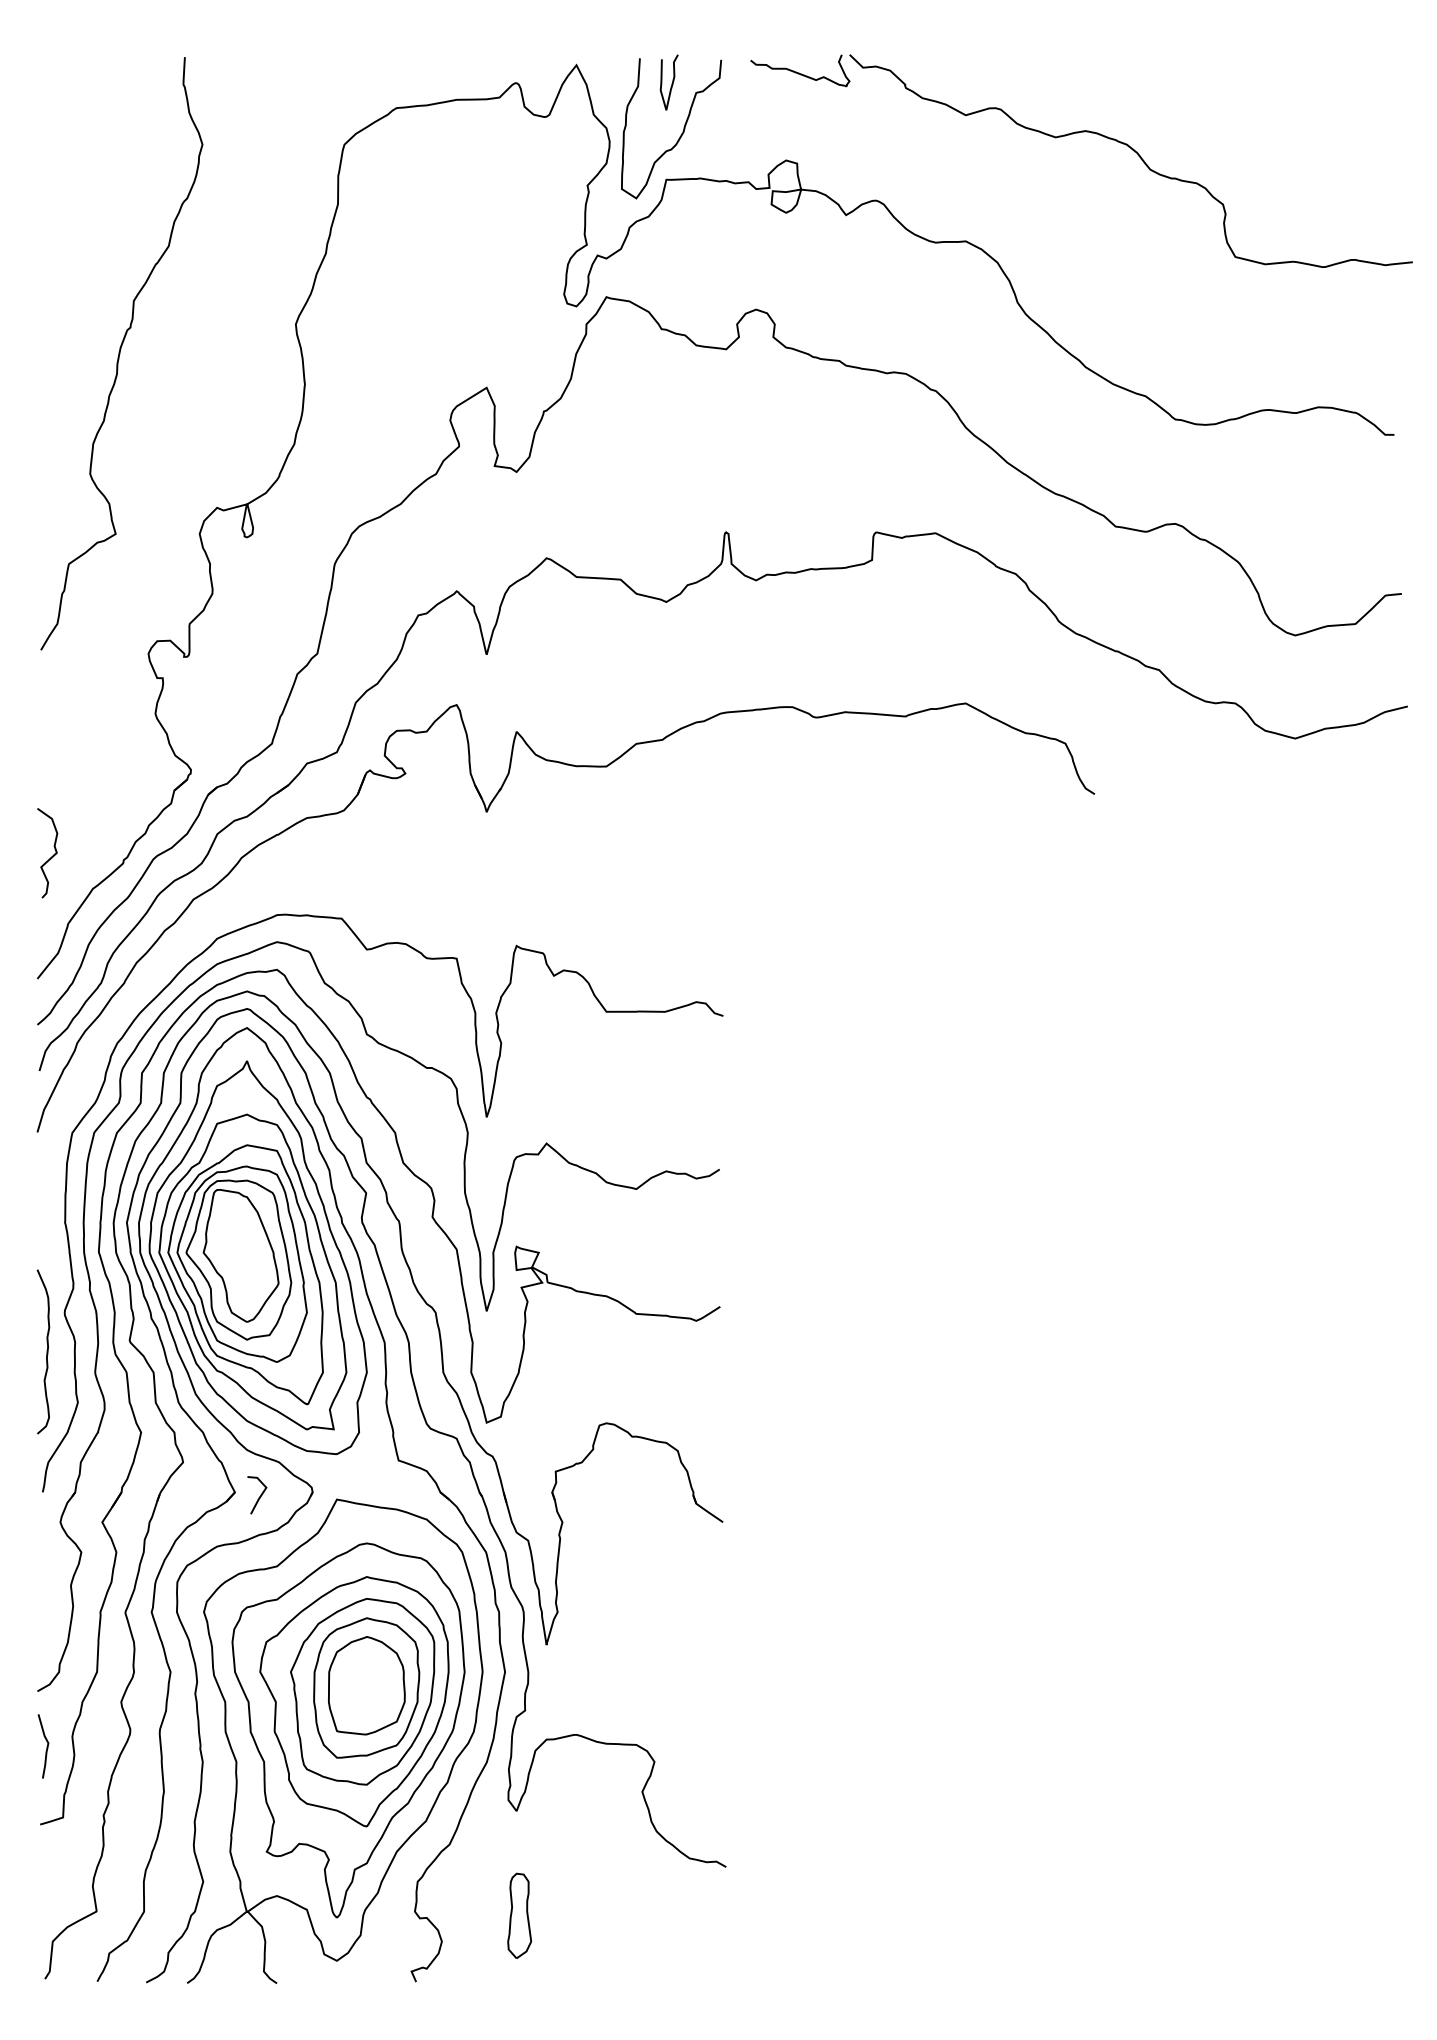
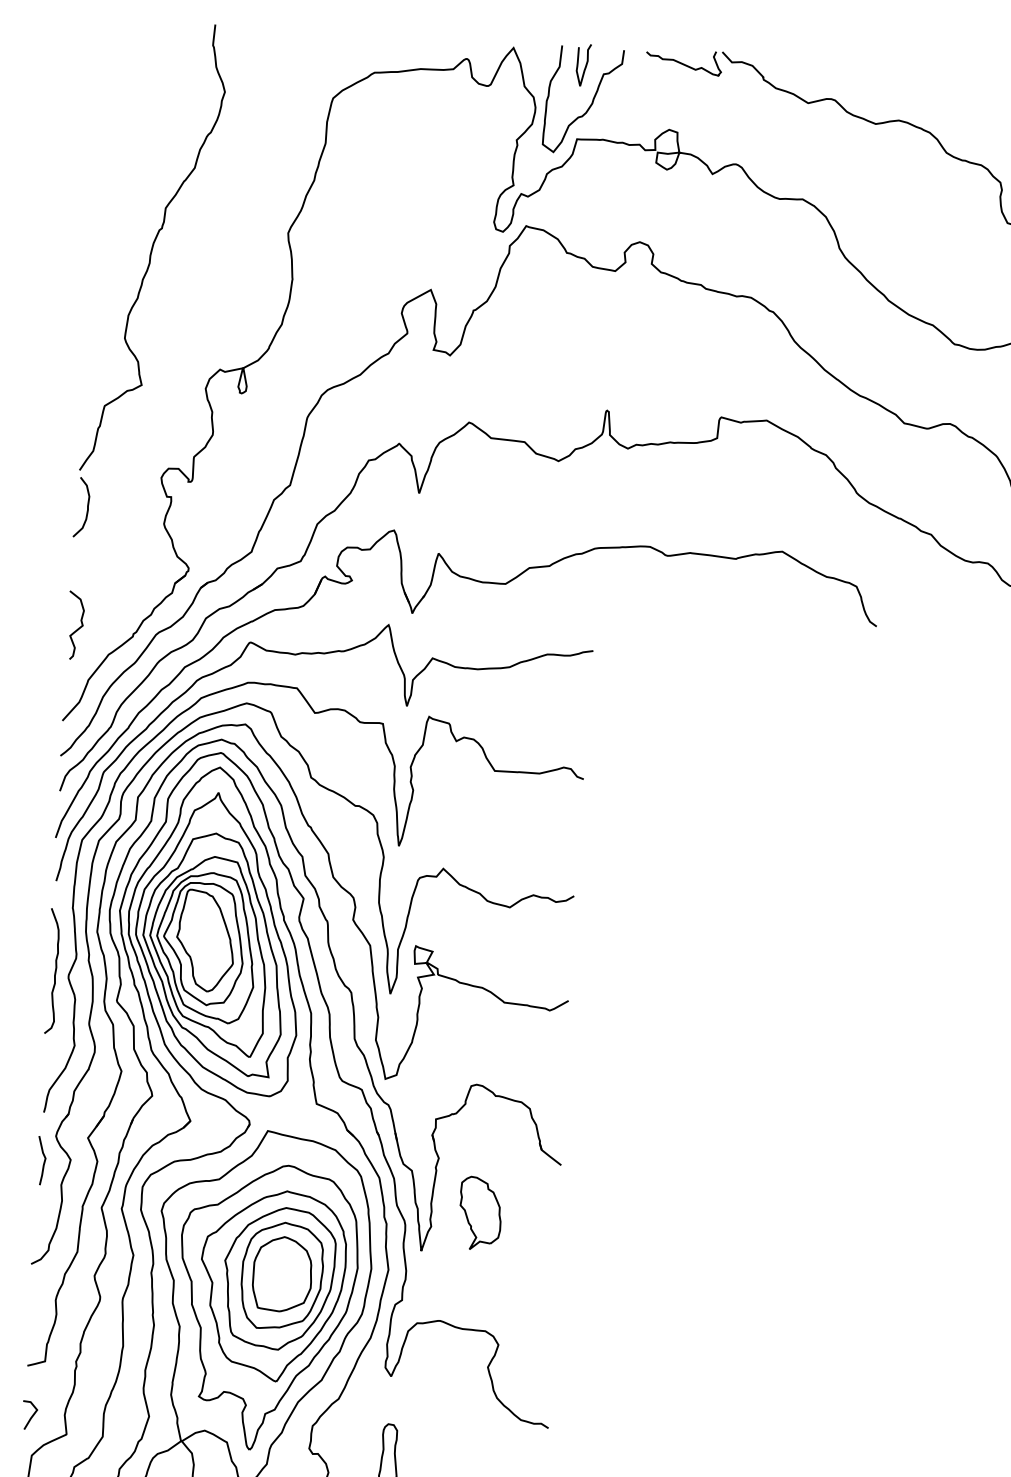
curve: (53, 697) -> (87, 507), added
curve: (485, 933) -> (406, 705), added
curve: (46, 1351) -> (54, 971), moved
line: (259, 1496) -> (31, 1416), moved
part: (620, 1591) -> (480, 1213), added
curve: (46, 1746) -> (43, 1160), moved

